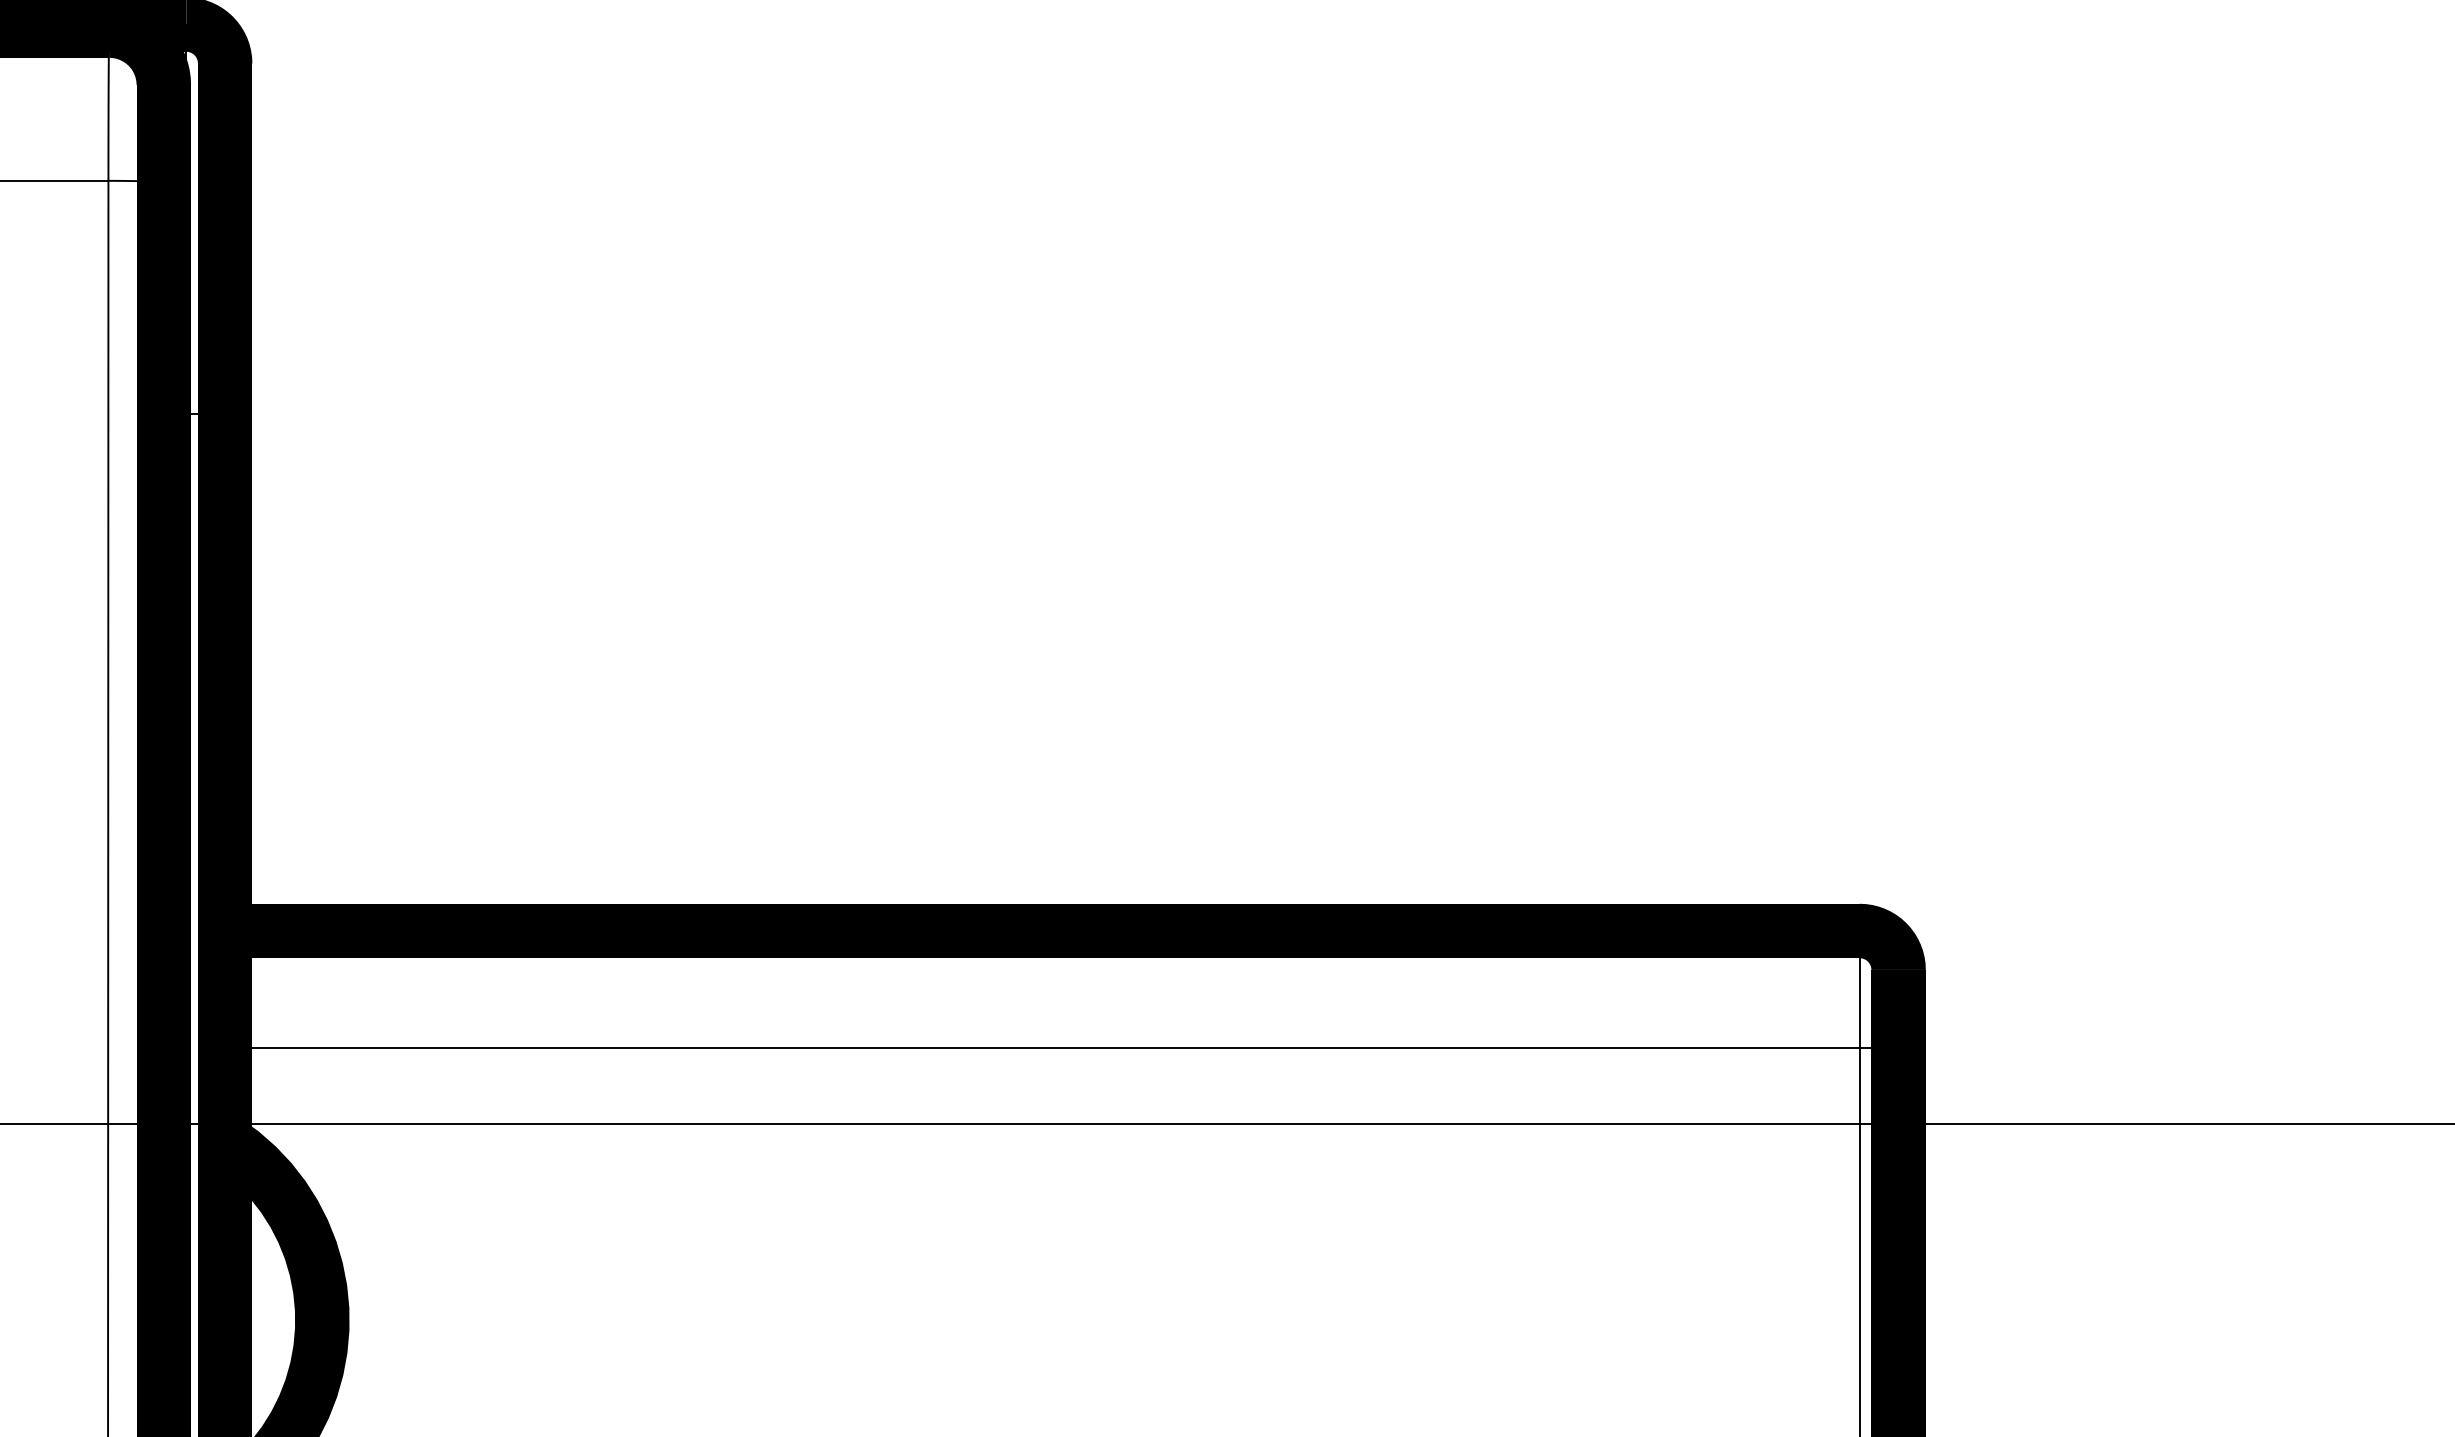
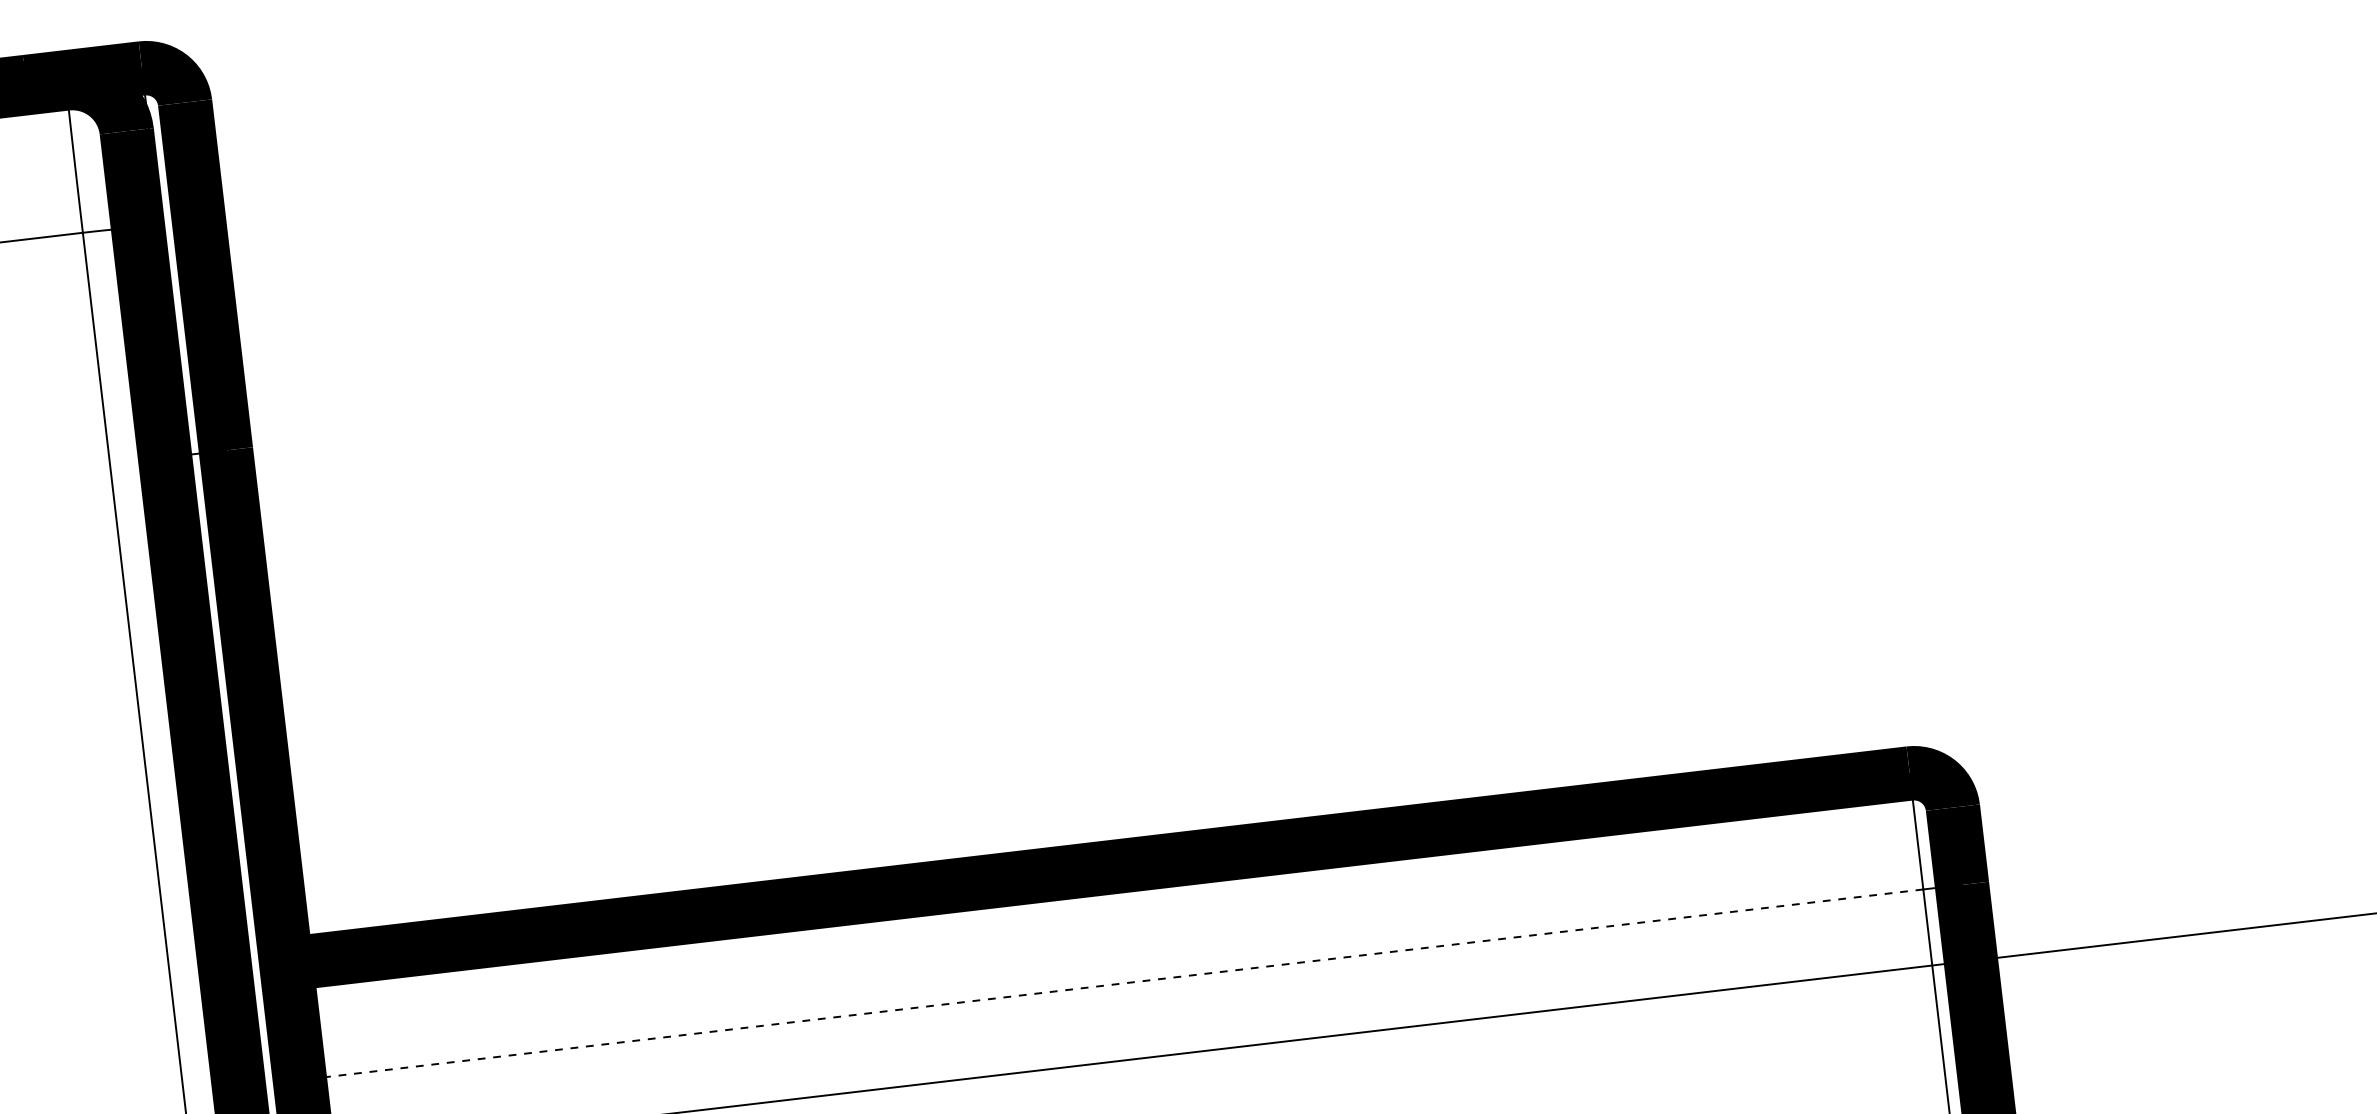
line: (1041, 1047) -> (1110, 984), solid -> dashed

